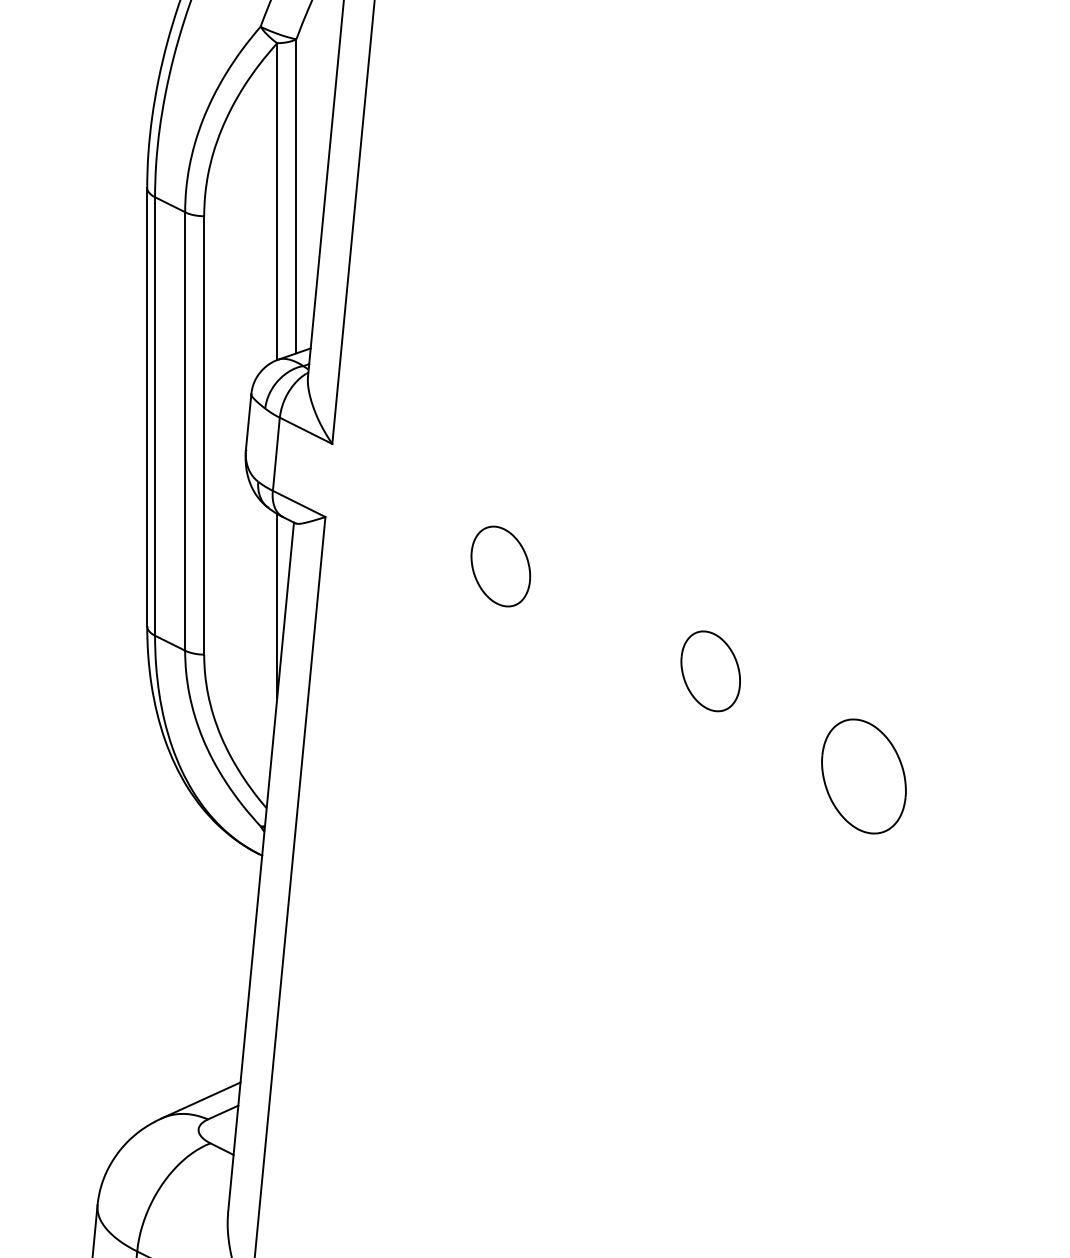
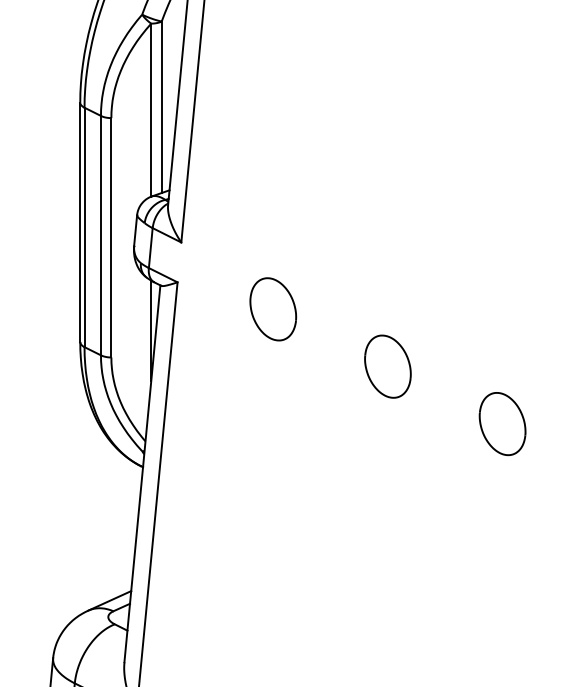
part: (501, 566) -> (273, 309), size x1.43
part: (709, 671) -> (387, 366), size x1.43
part: (863, 777) -> (502, 424), moved

